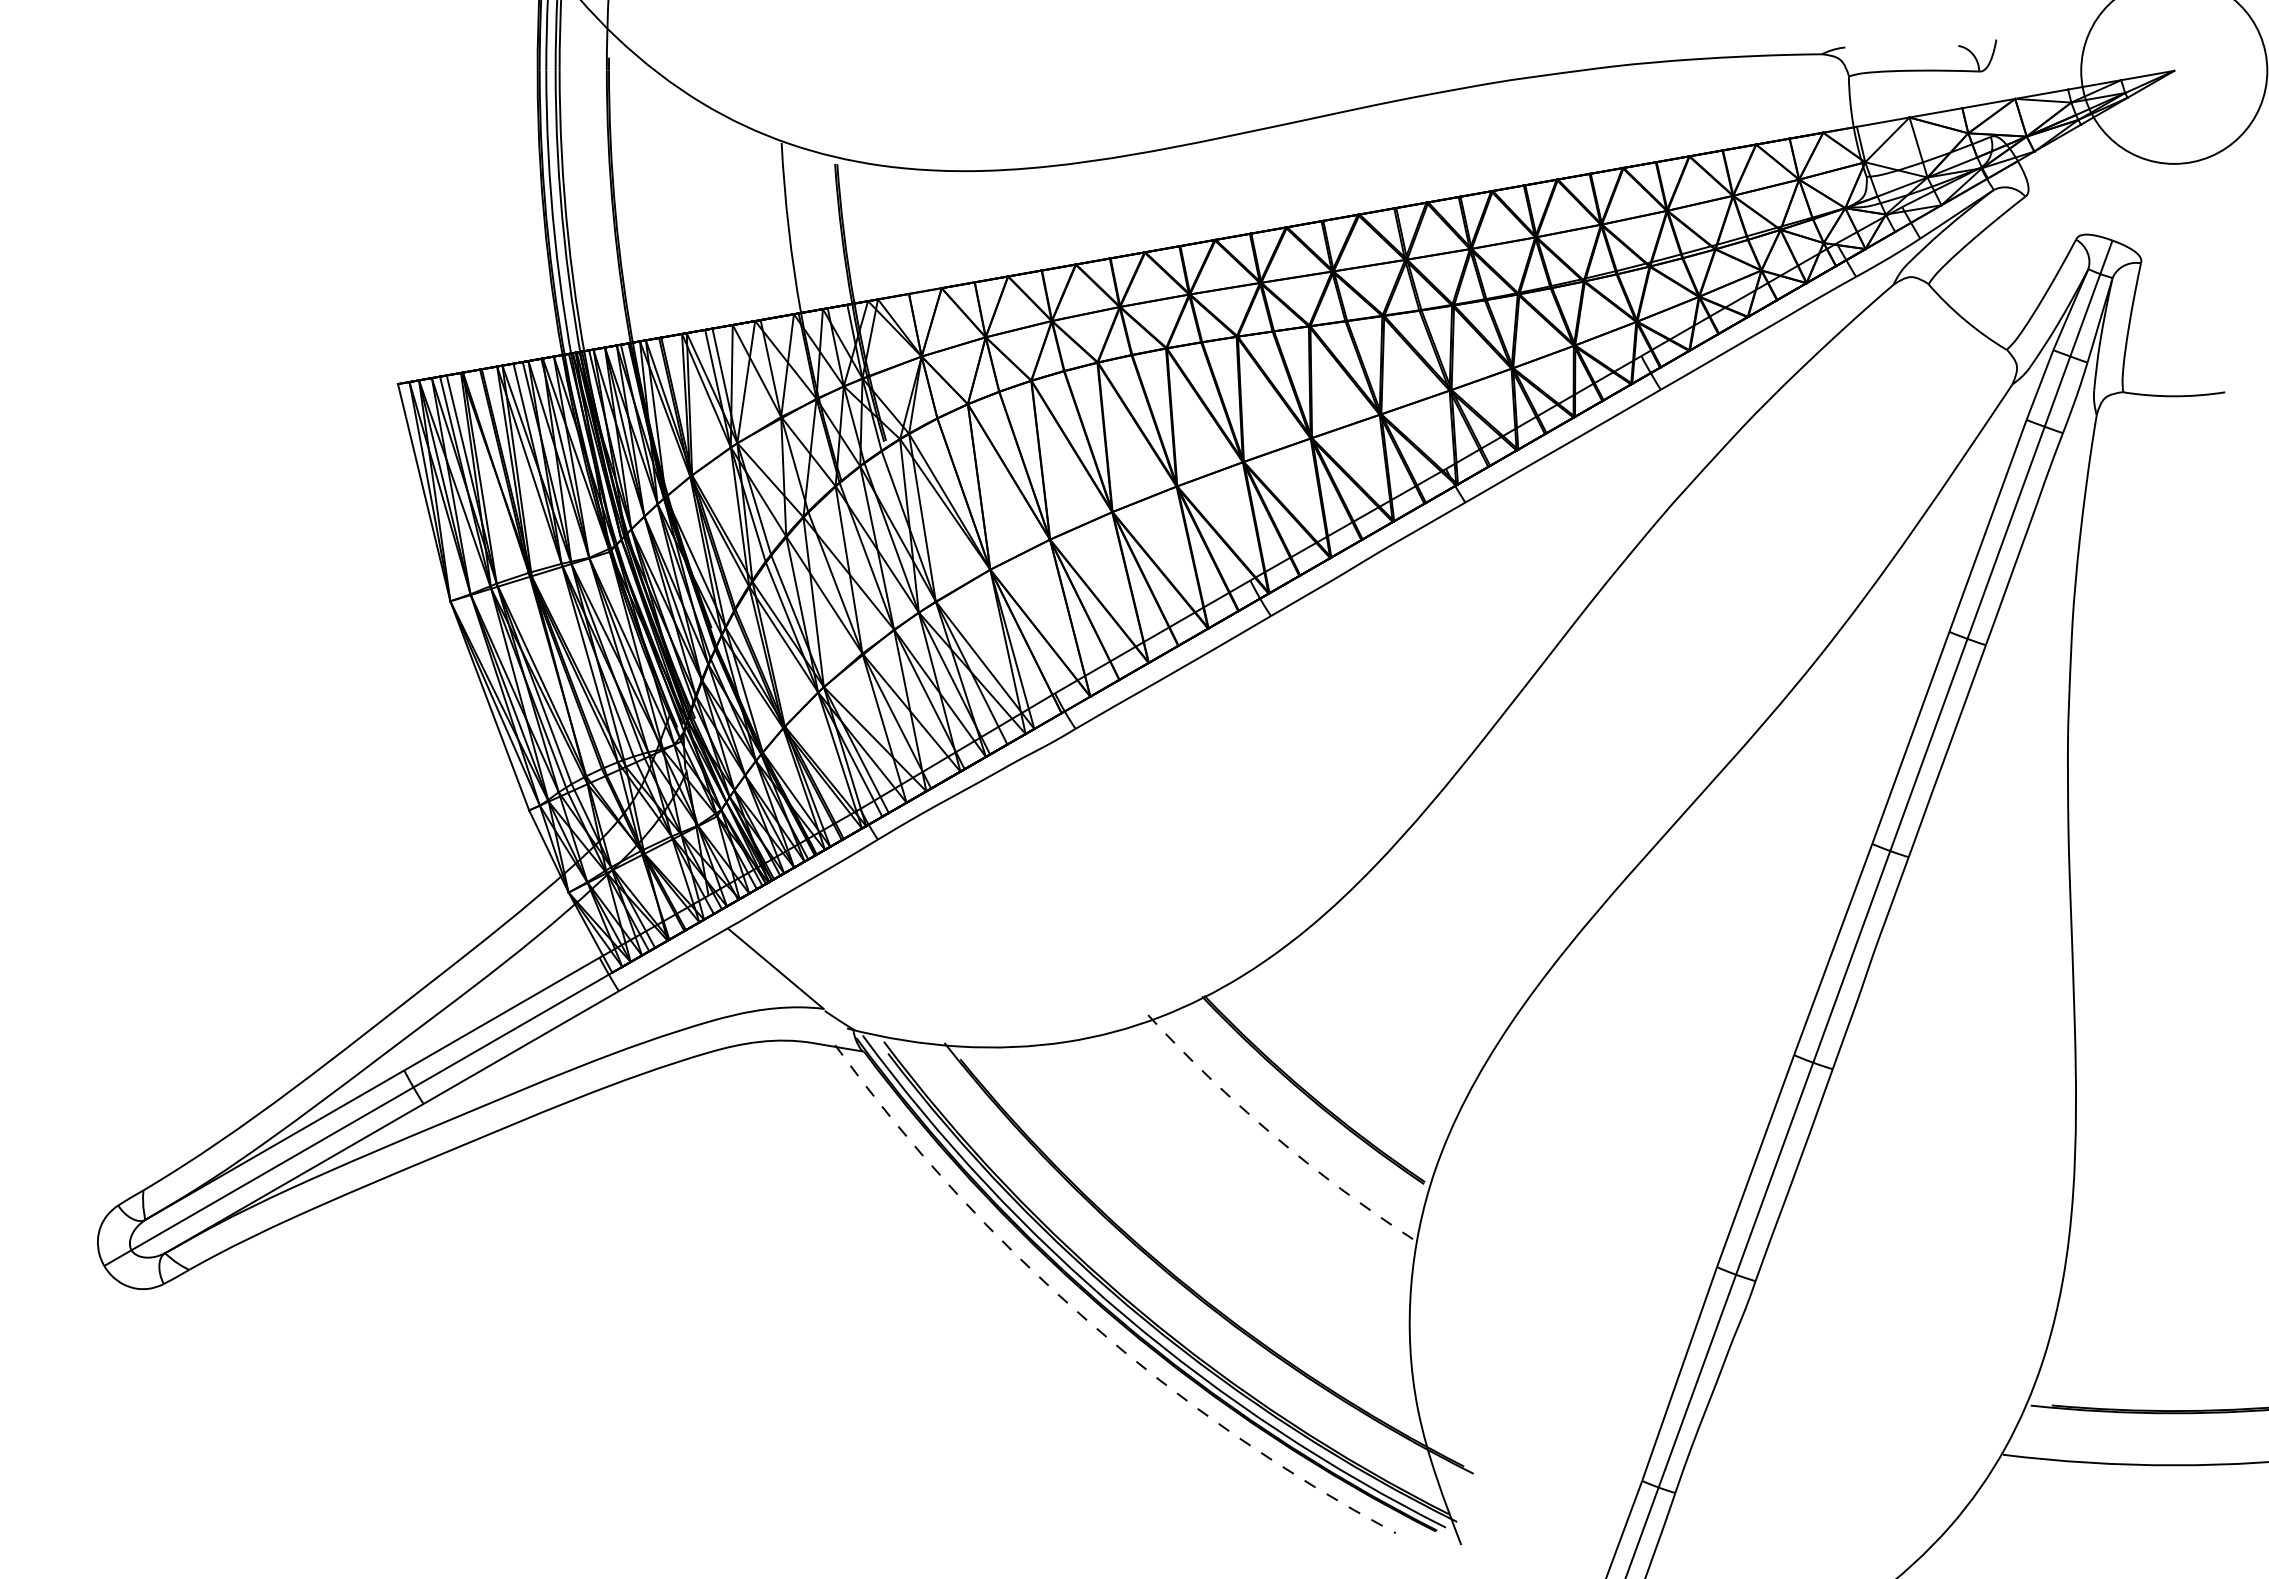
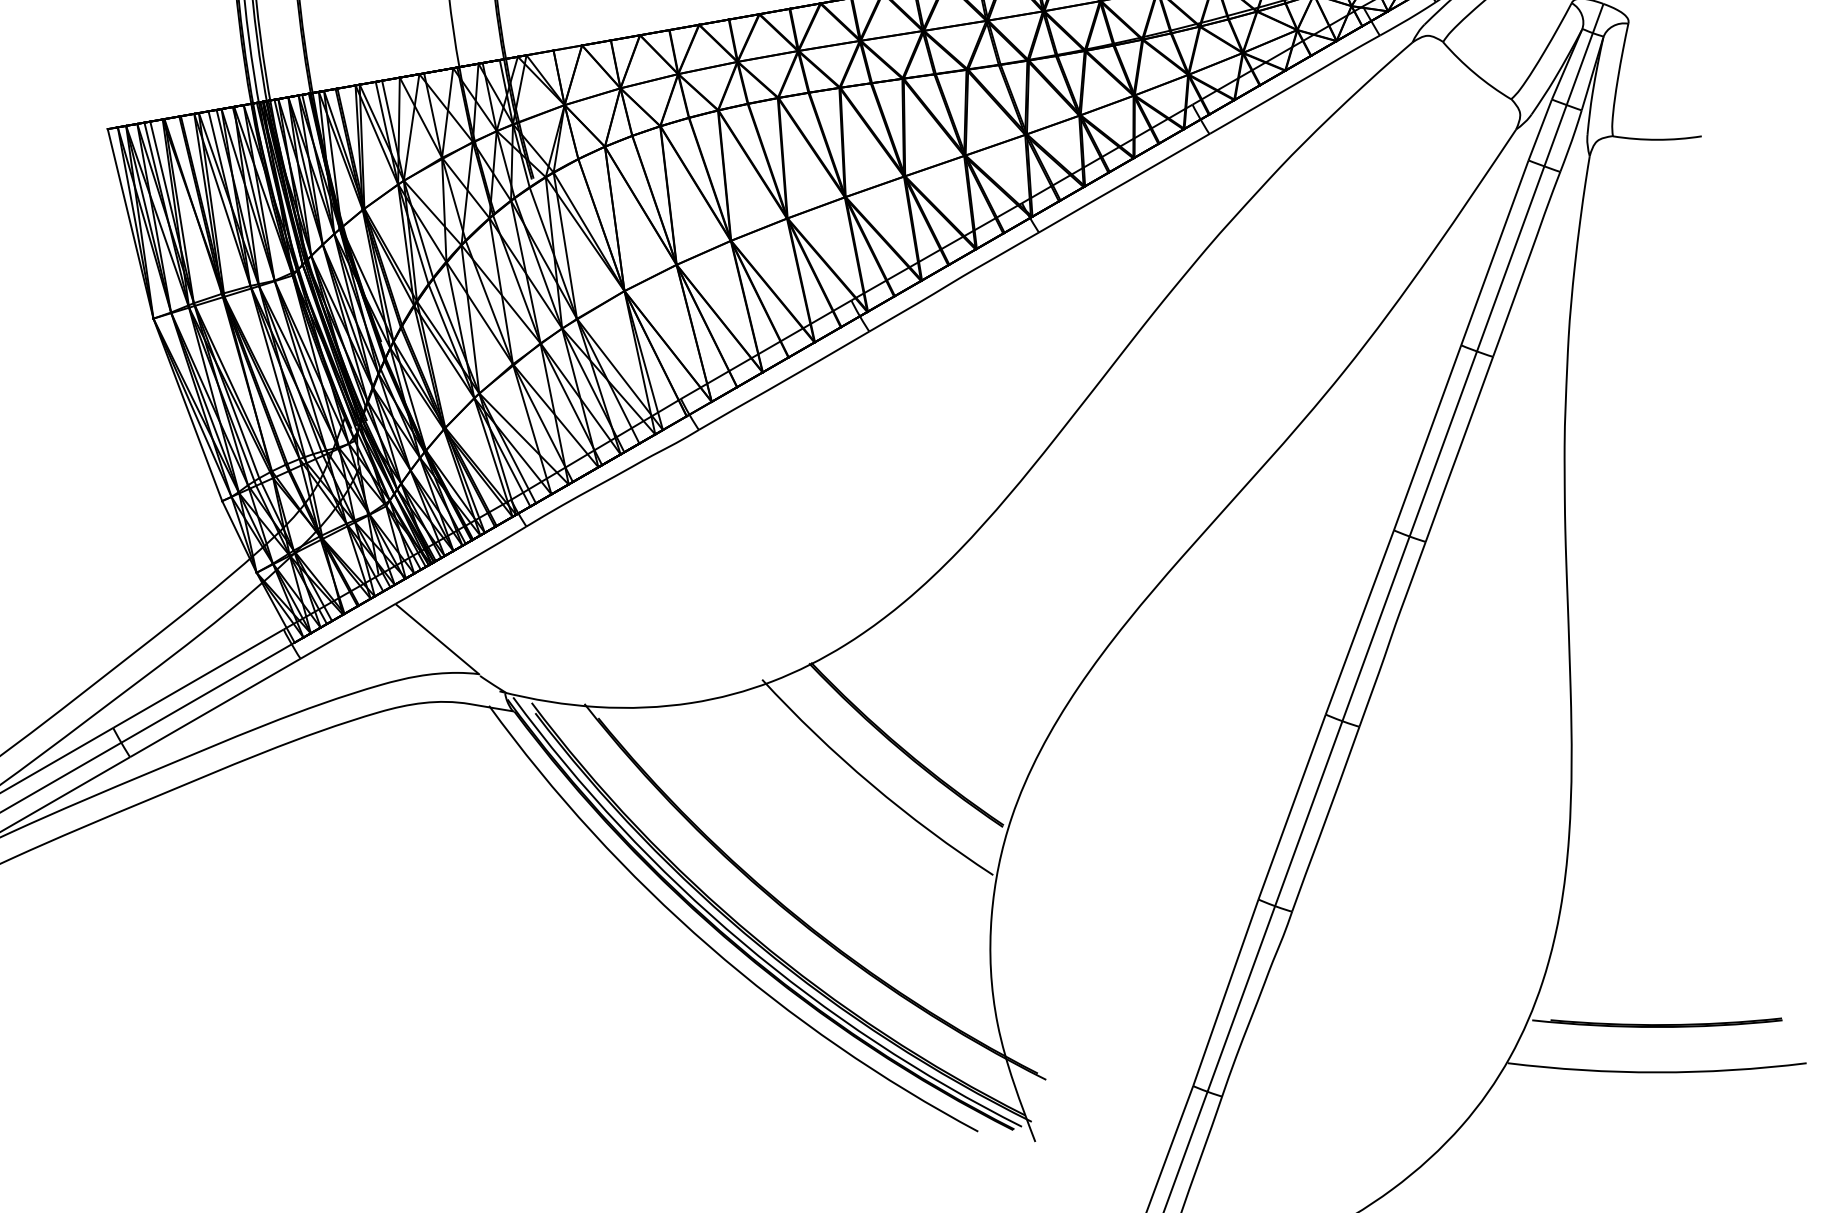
arc: (1273, 1135) -> (871, 784), dashed -> solid
arc: (1087, 1320) -> (709, 946), dashed -> solid

